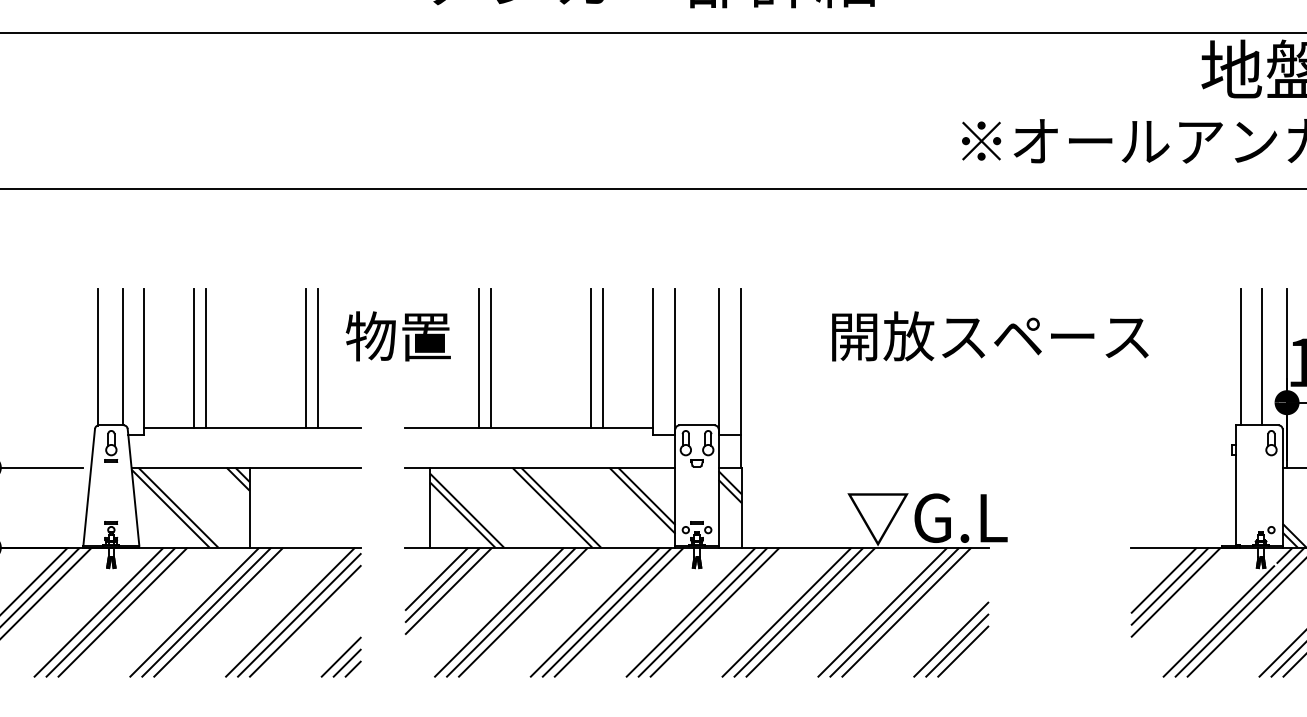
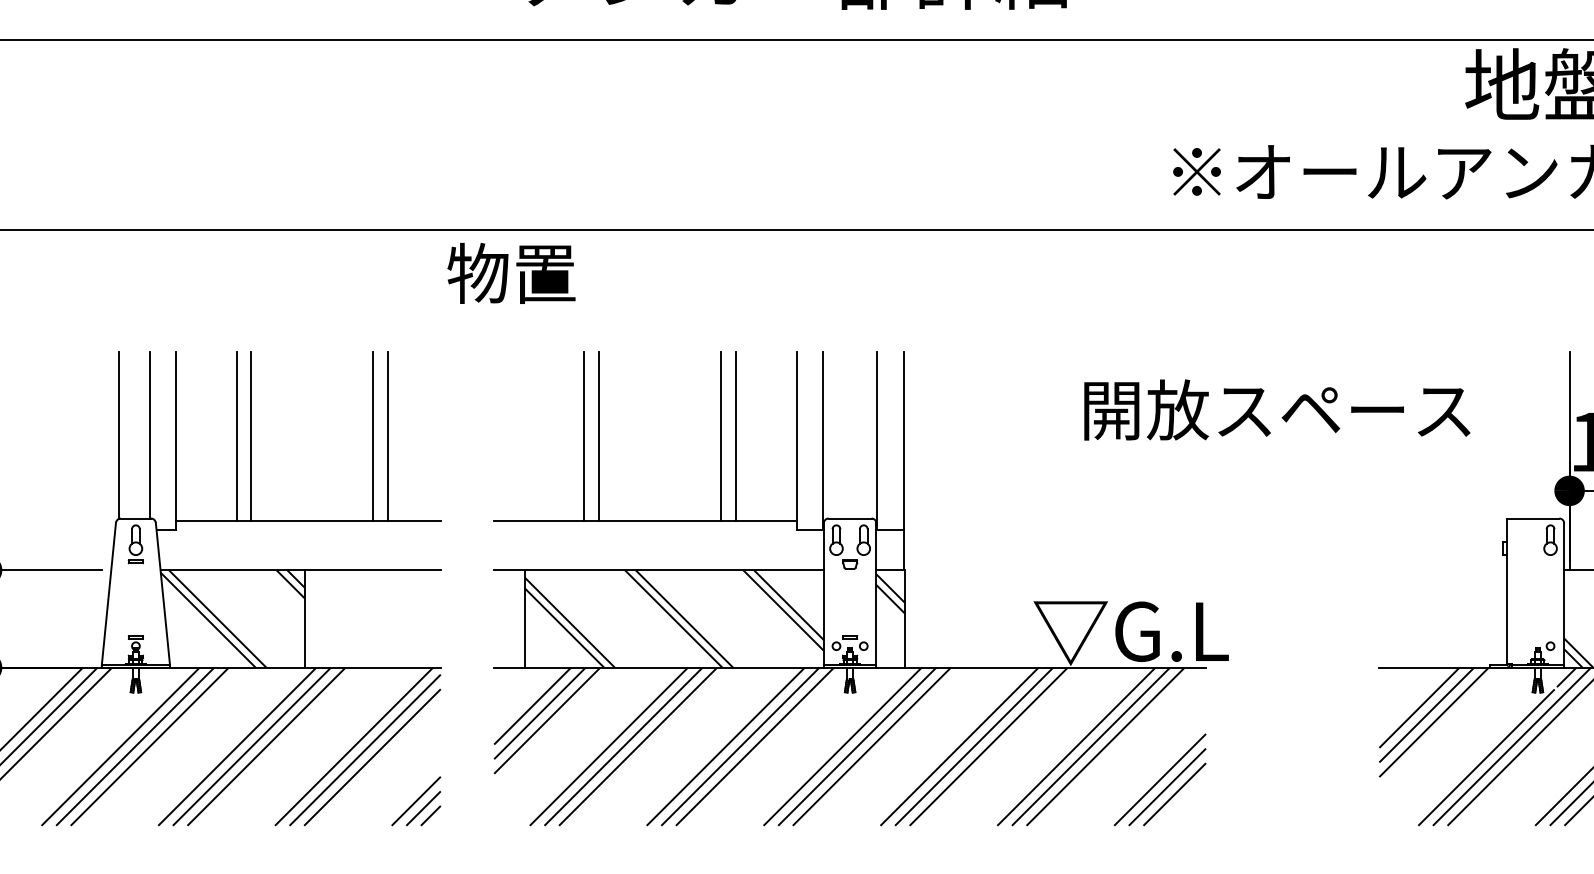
text: (397, 336) -> (510, 273), moved
text: (990, 336) -> (1277, 410), moved
line: (1240, 357) -> (1512, 435), removed
line: (1262, 357) -> (1539, 435), removed

